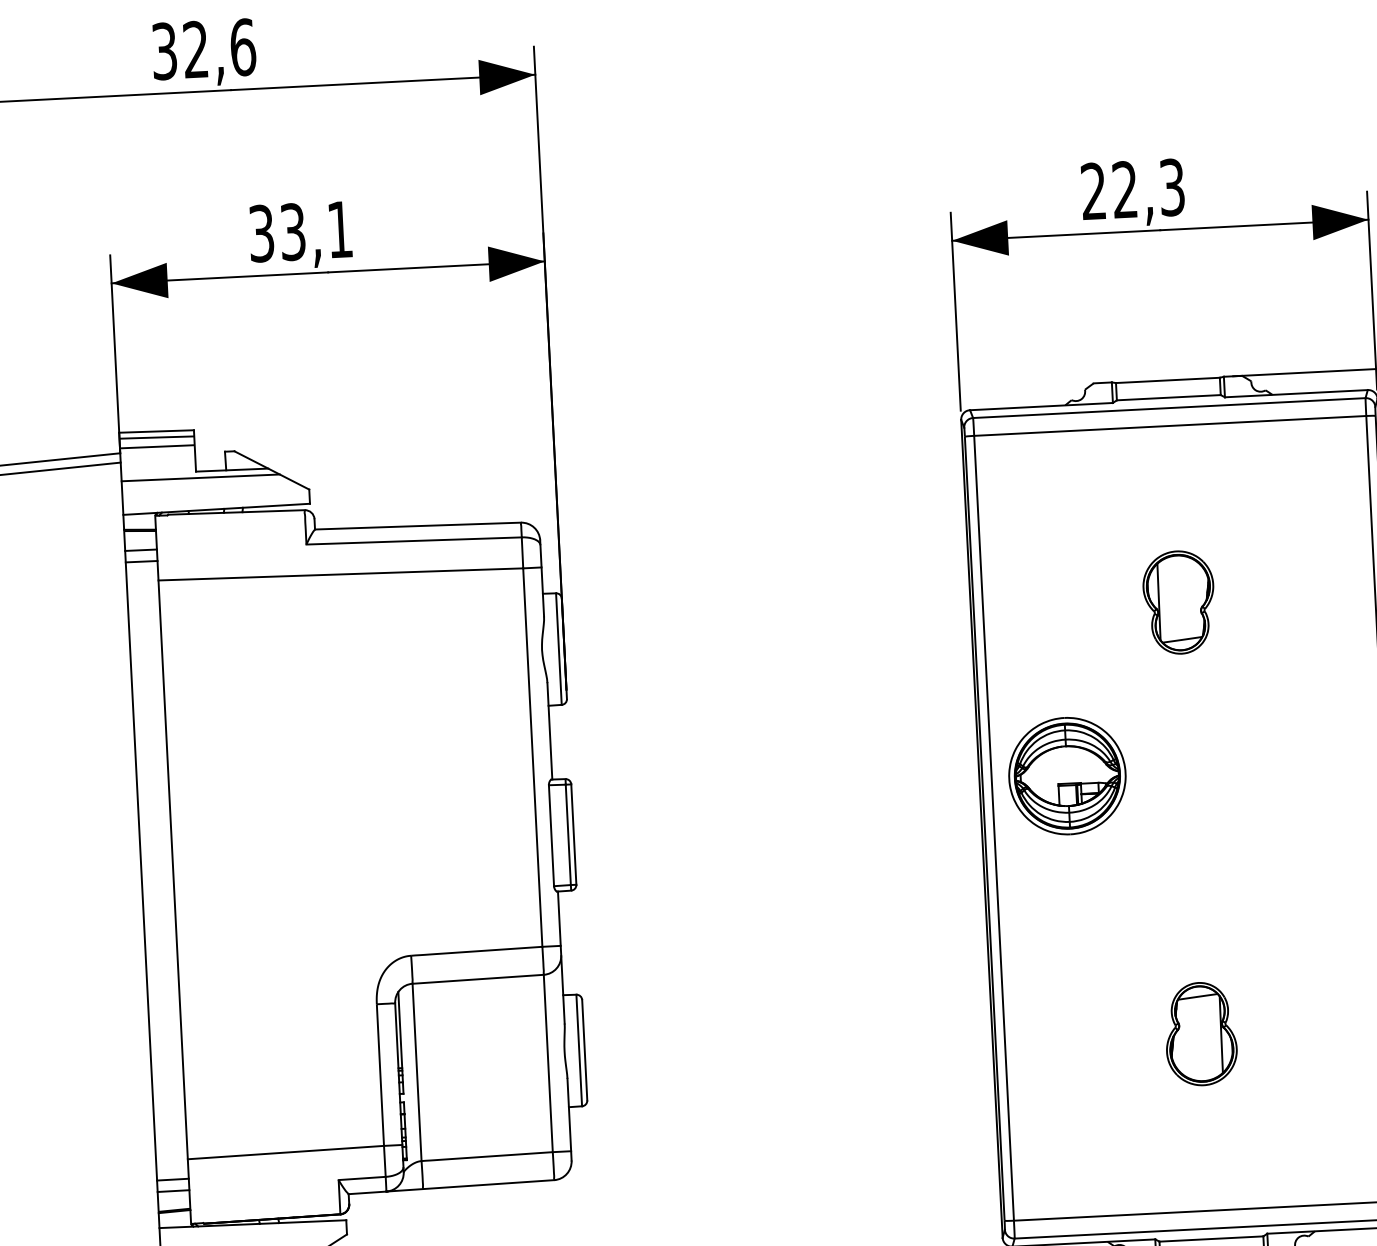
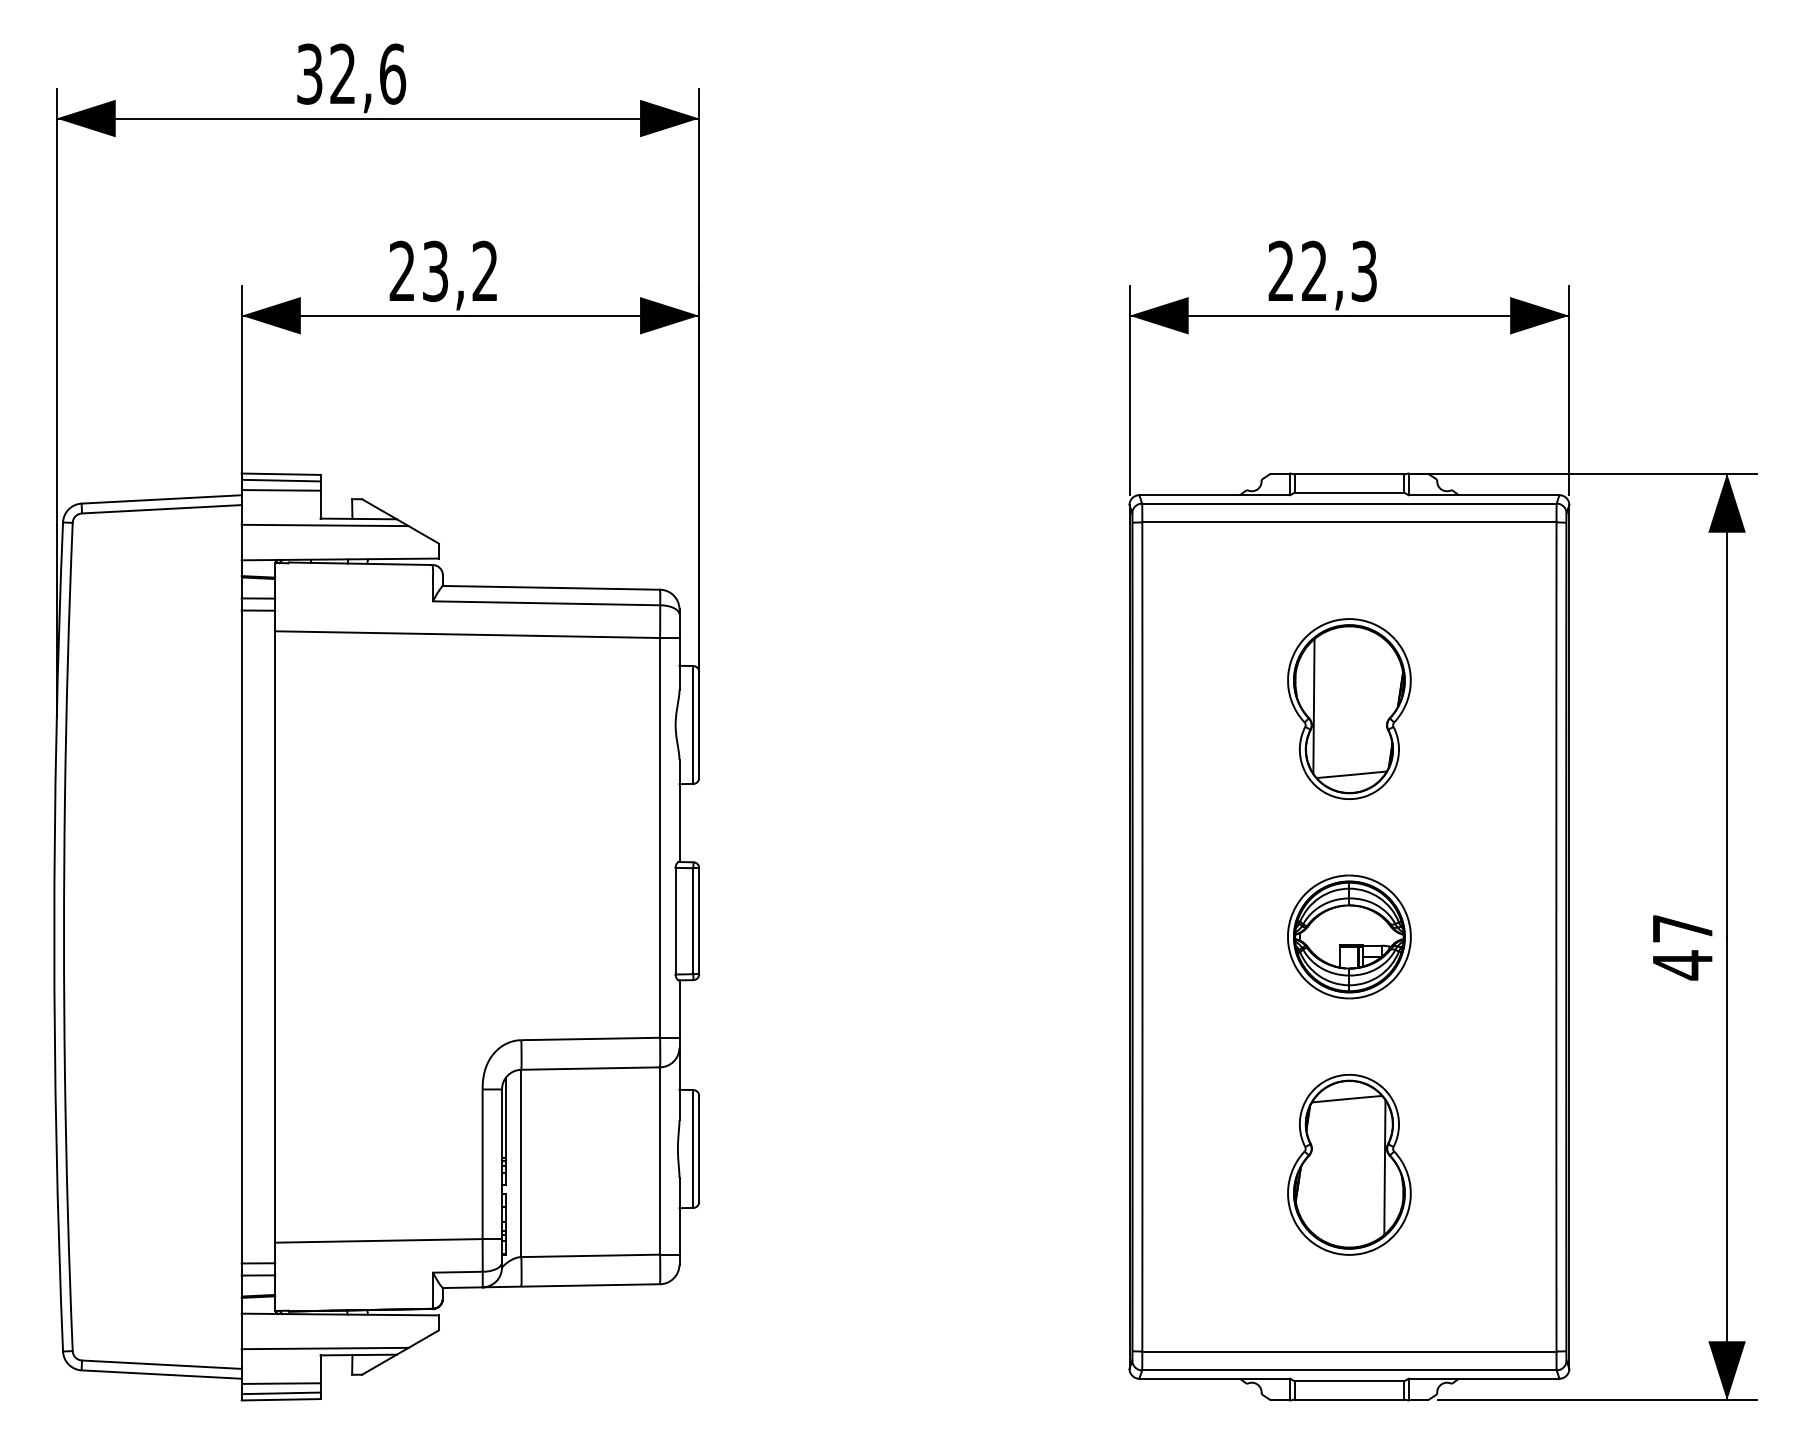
text: (300, 231) -> (443, 271), 33,1 -> 23,2
part: (1179, 602) -> (1349, 708), size x1.67
part: (1067, 775) -> (1349, 936), moved
part: (1201, 1033) -> (1349, 1164), size x1.67

